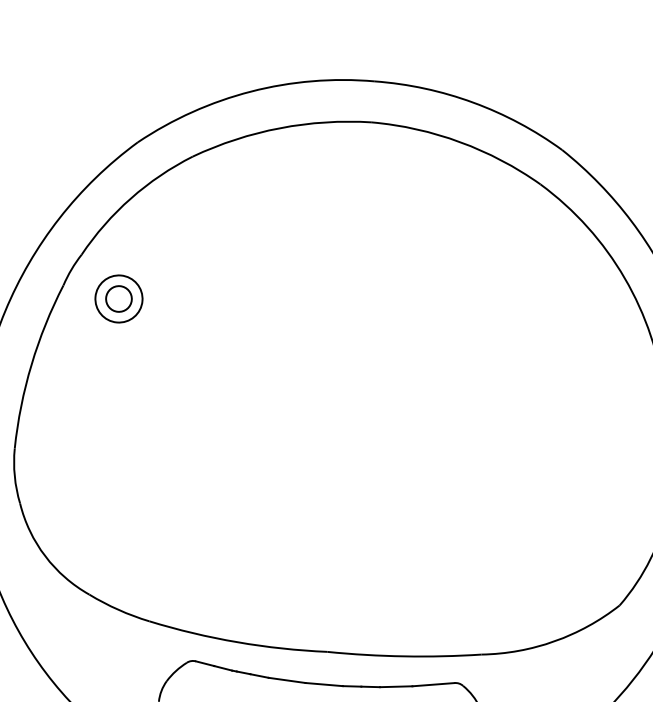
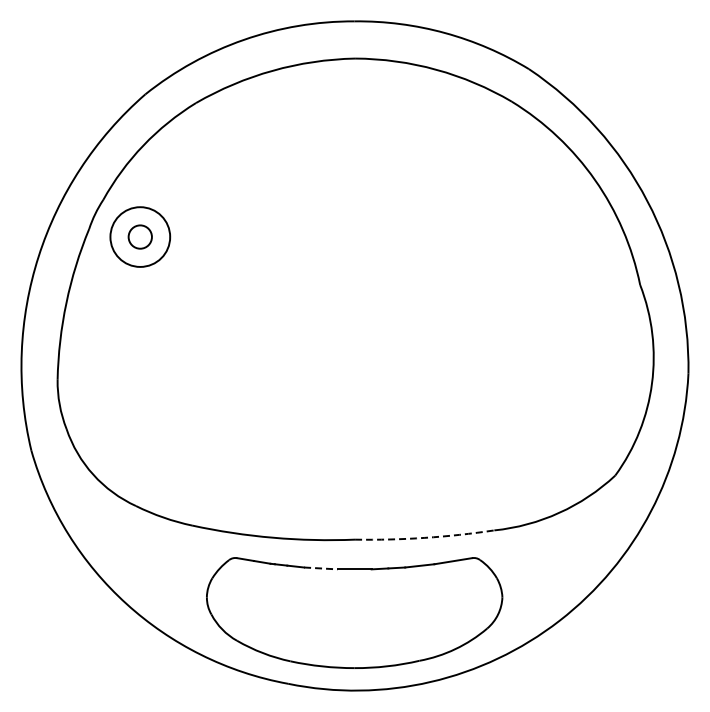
circle: (118, 298) -> (139, 236), size x1.4
arc: (404, 655) -> (424, 537), solid -> dashed
line: (286, 680) -> (320, 568), solid -> dashed

